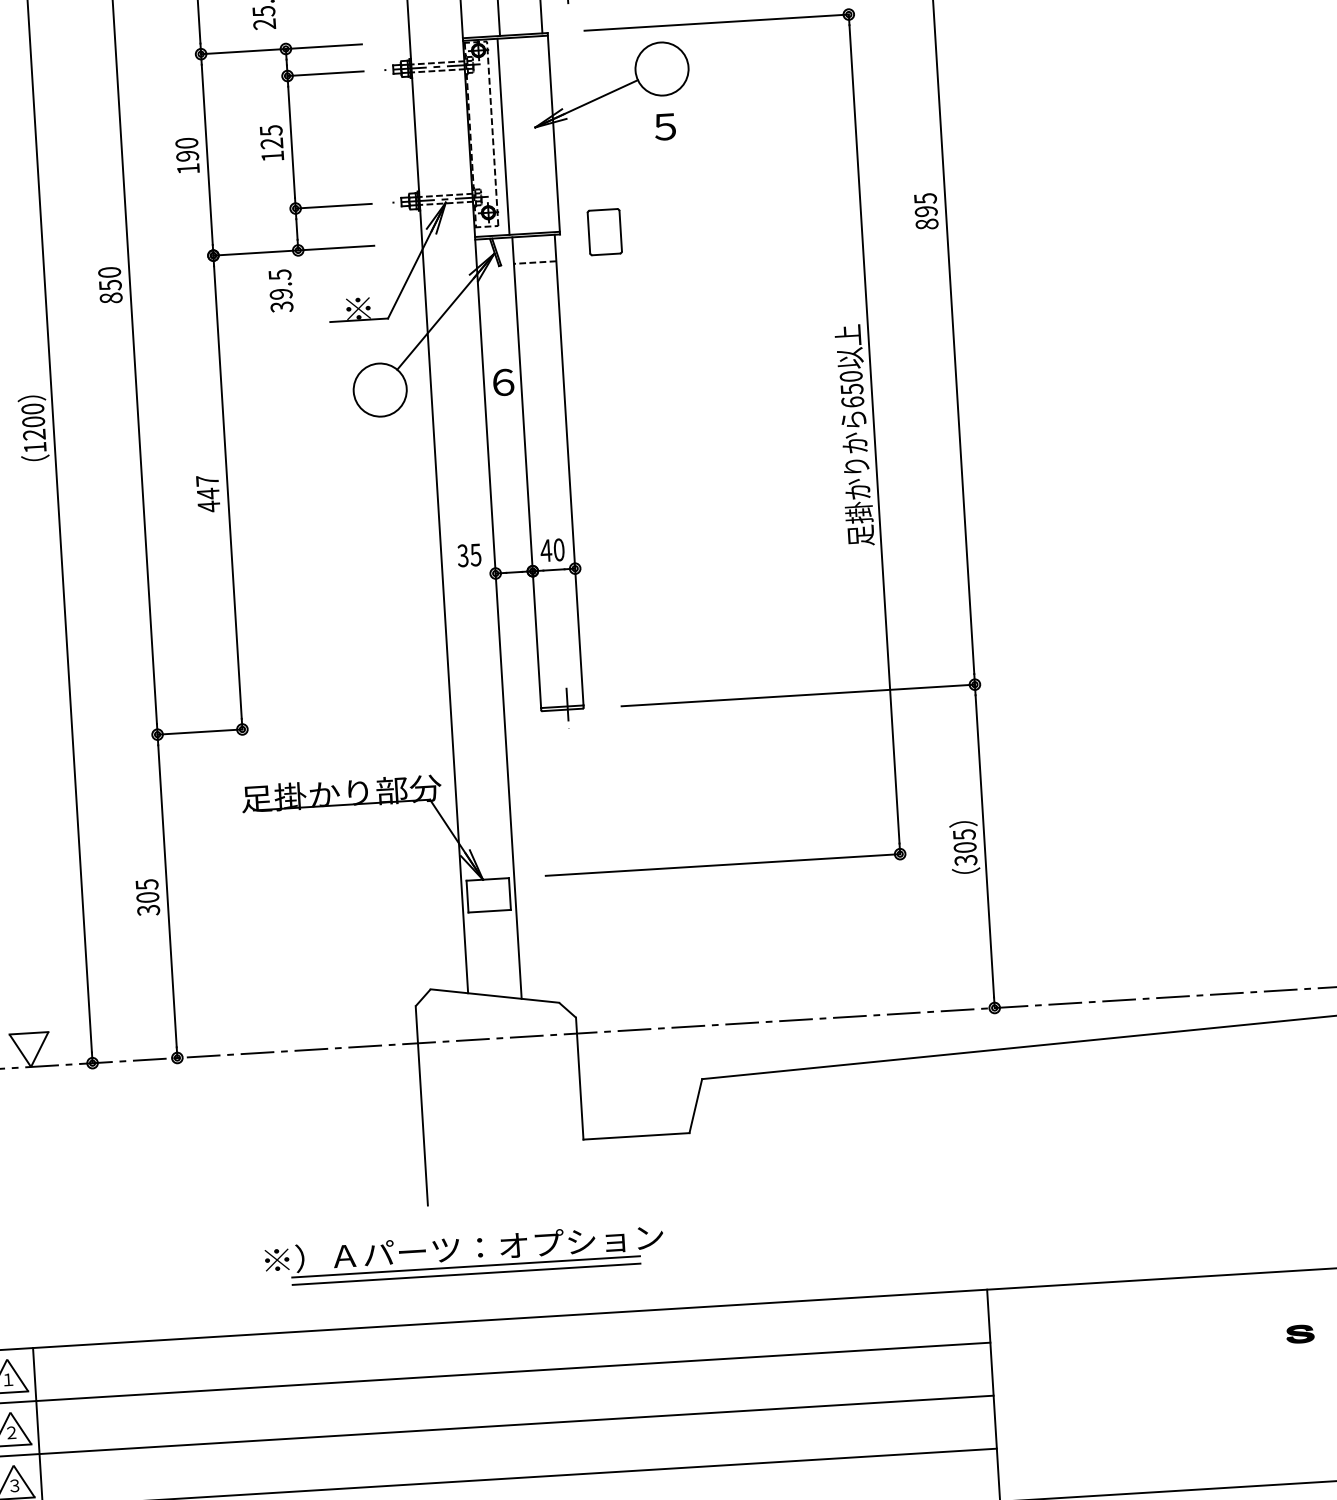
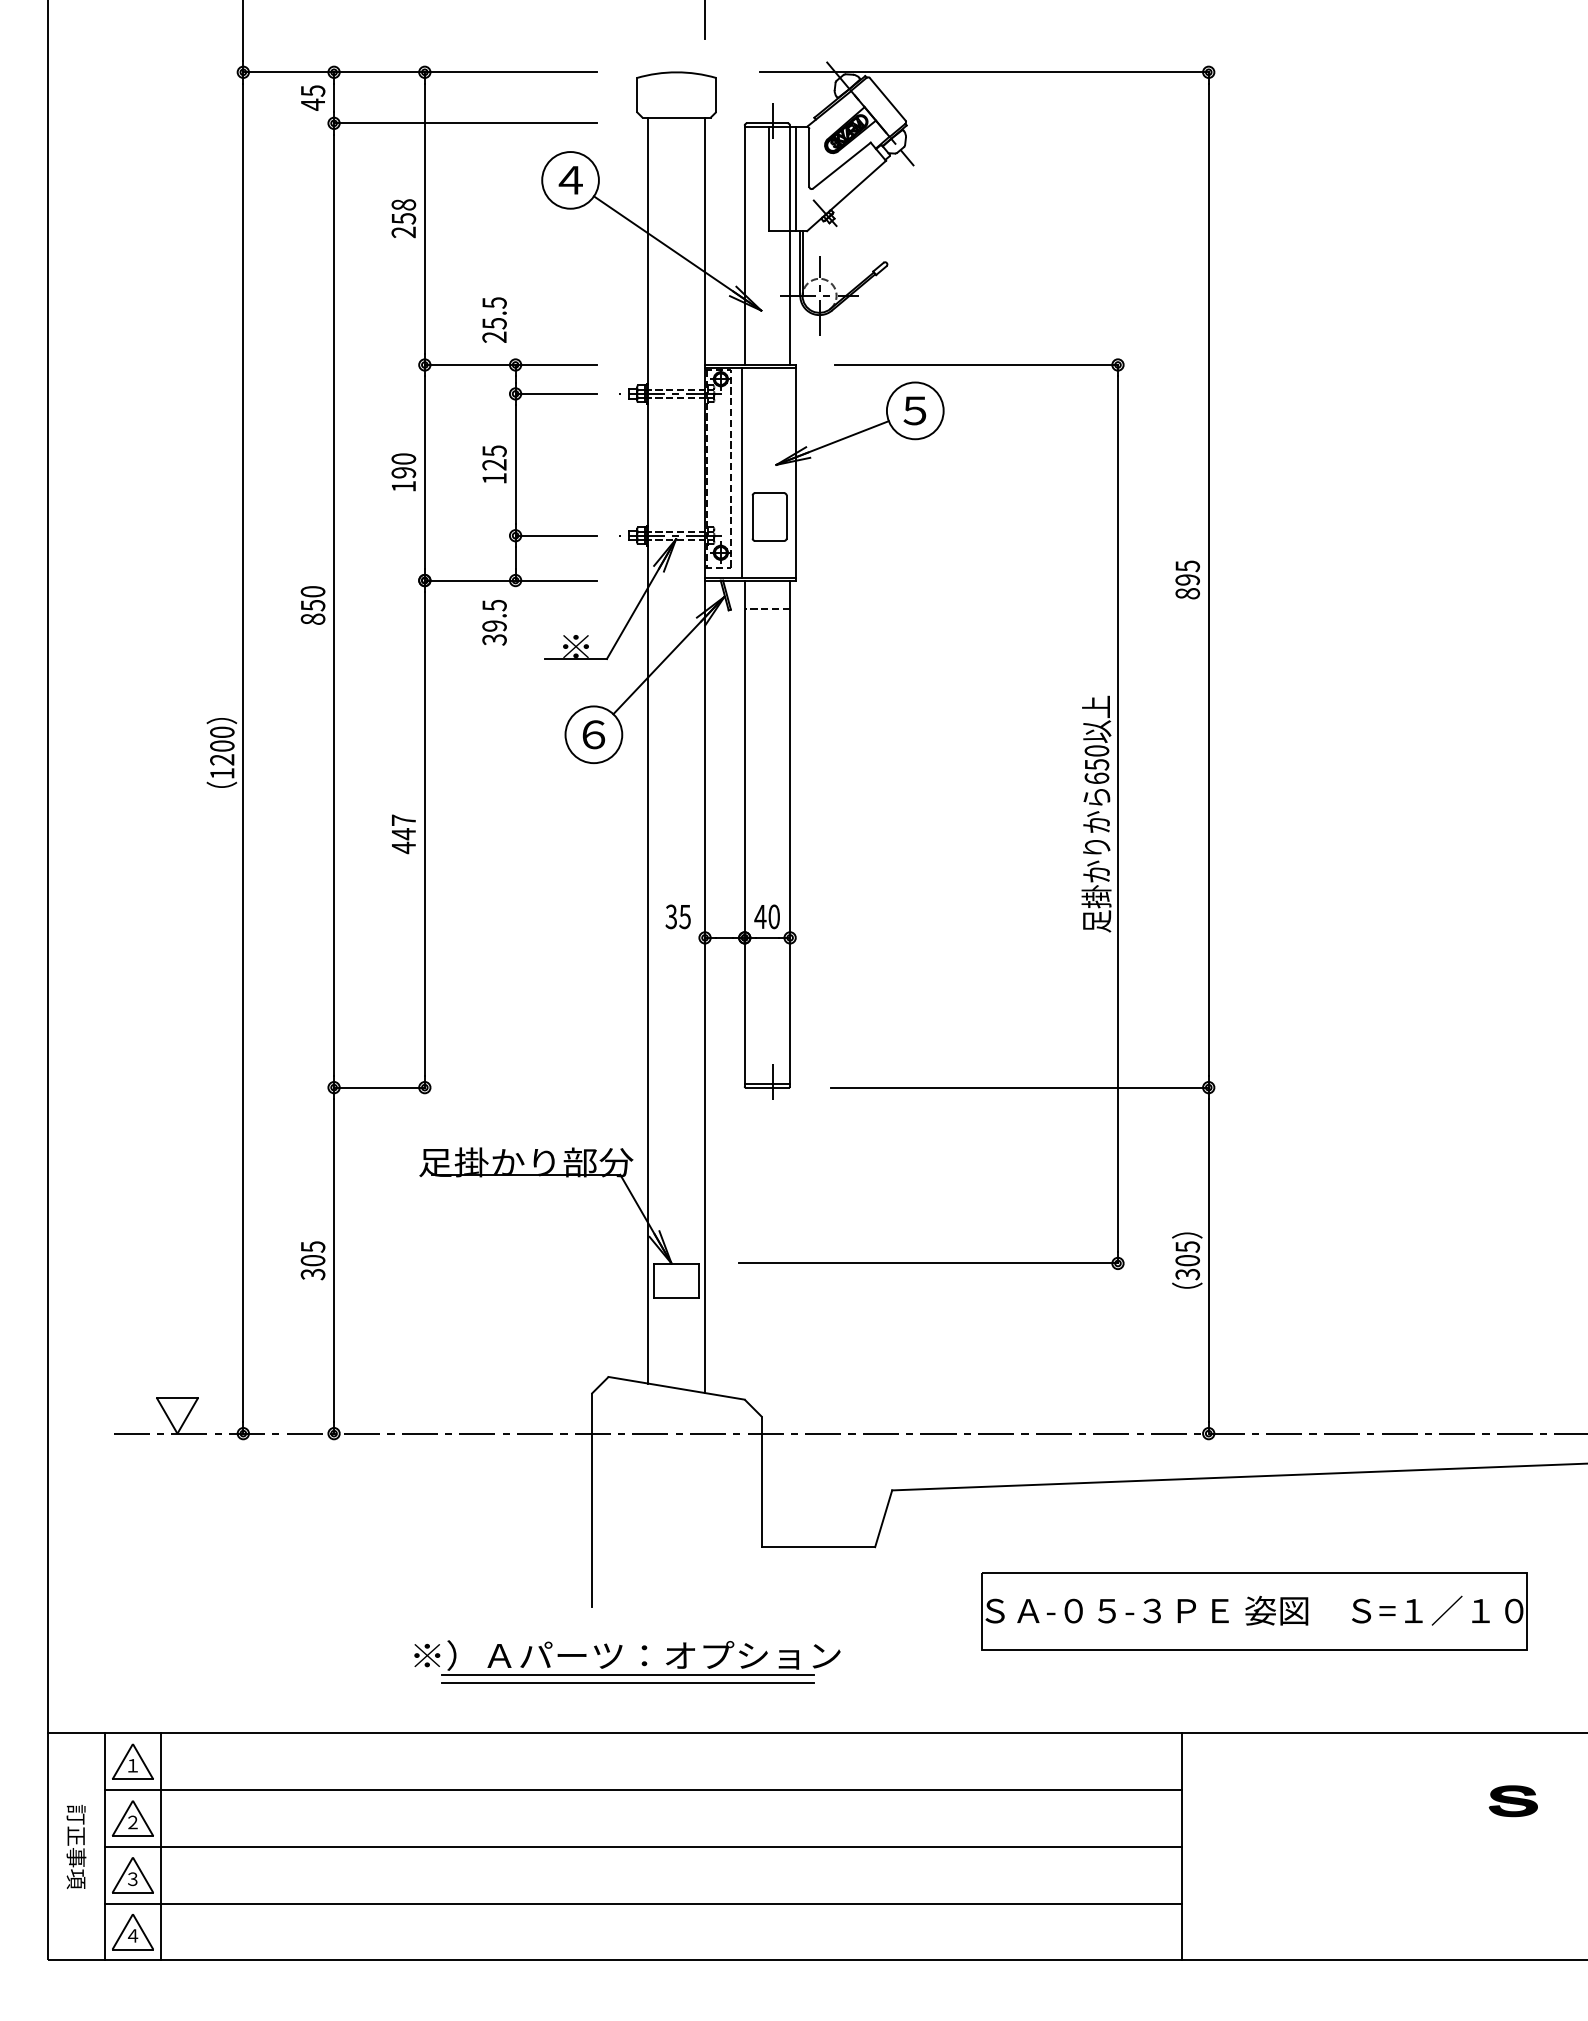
text: (664, 126) -> (914, 410), moved
part: (604, 231) -> (769, 516), moved
text: (503, 382) -> (593, 734), moved
part: (1047, 1171) -> (1254, 1611), added
part: (1299, 1334) -> (1512, 1801), size x1.67

